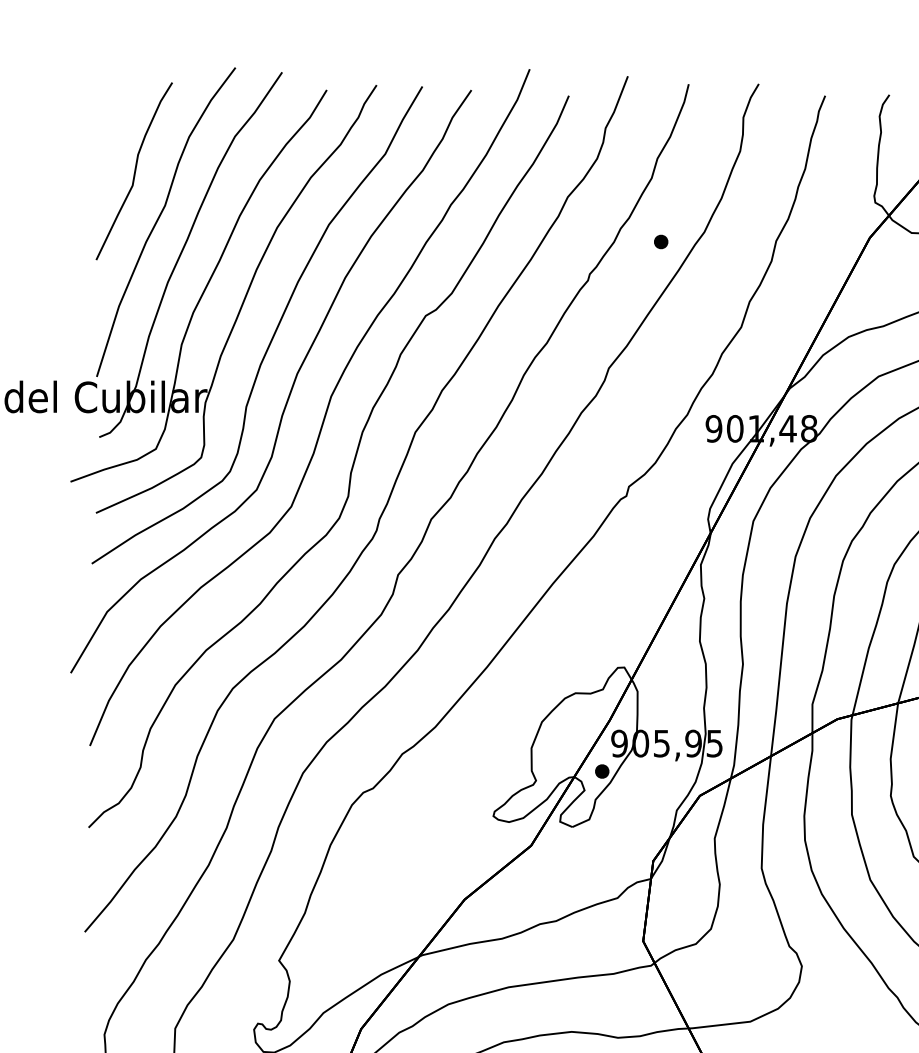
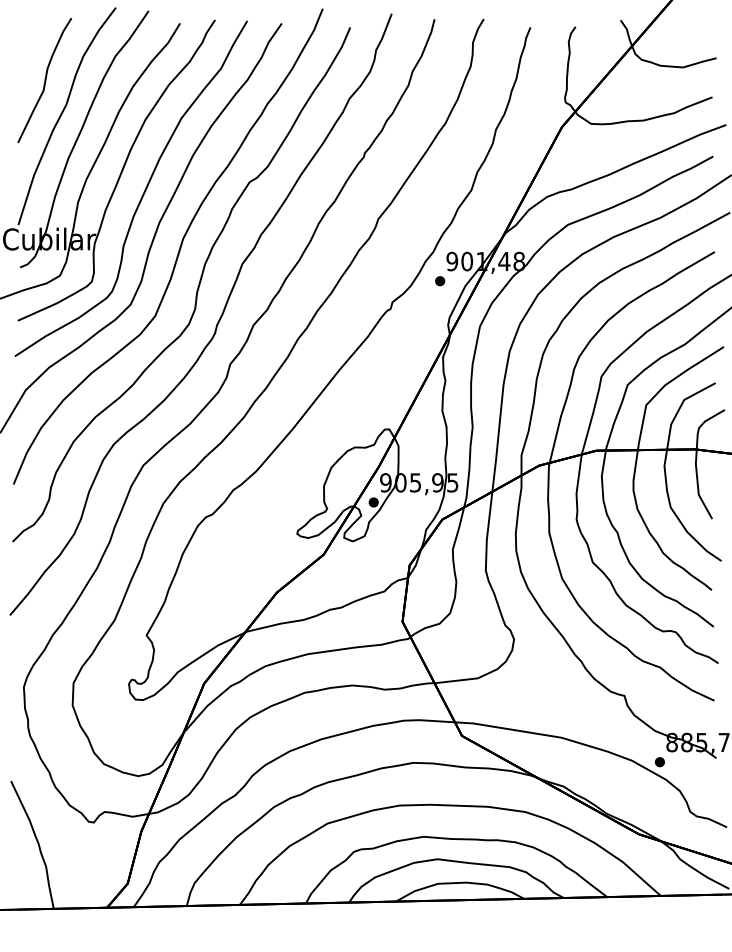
part: (661, 242) -> (440, 281), moved

